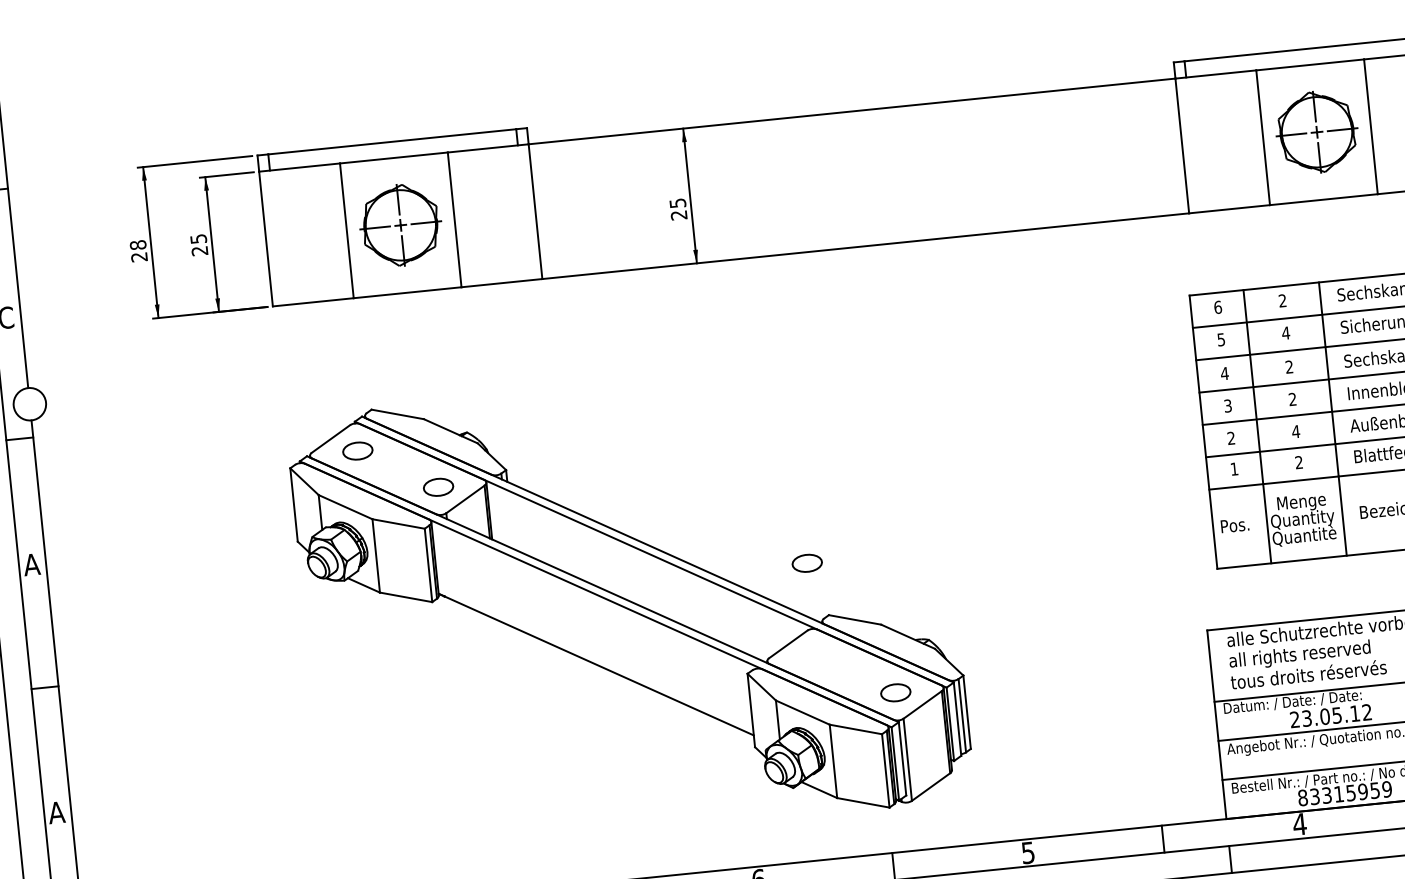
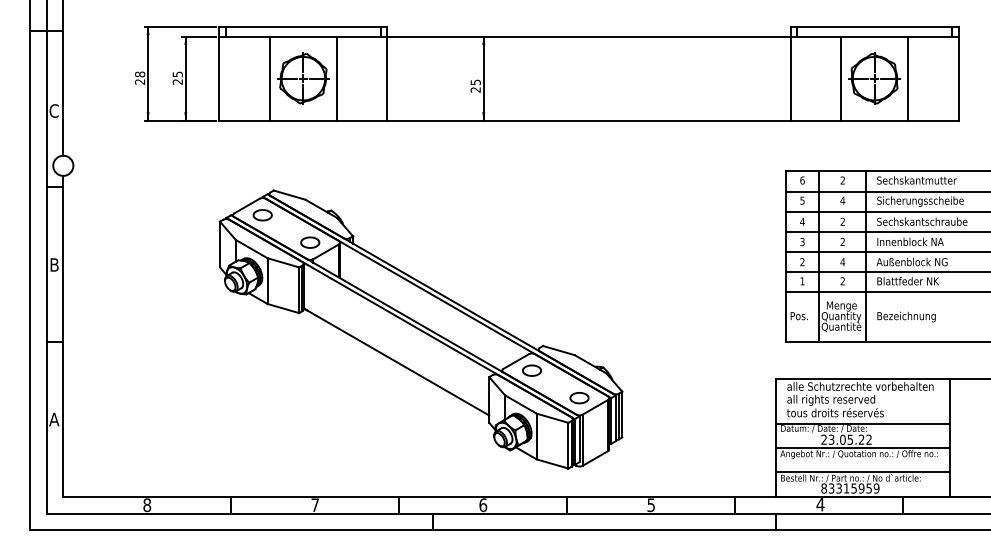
text: (31, 563) -> (54, 264), A -> B
part: (806, 563) -> (531, 370), moved
text: (1354, 713) -> (861, 439), 23.05.12 -> 23.05.22

